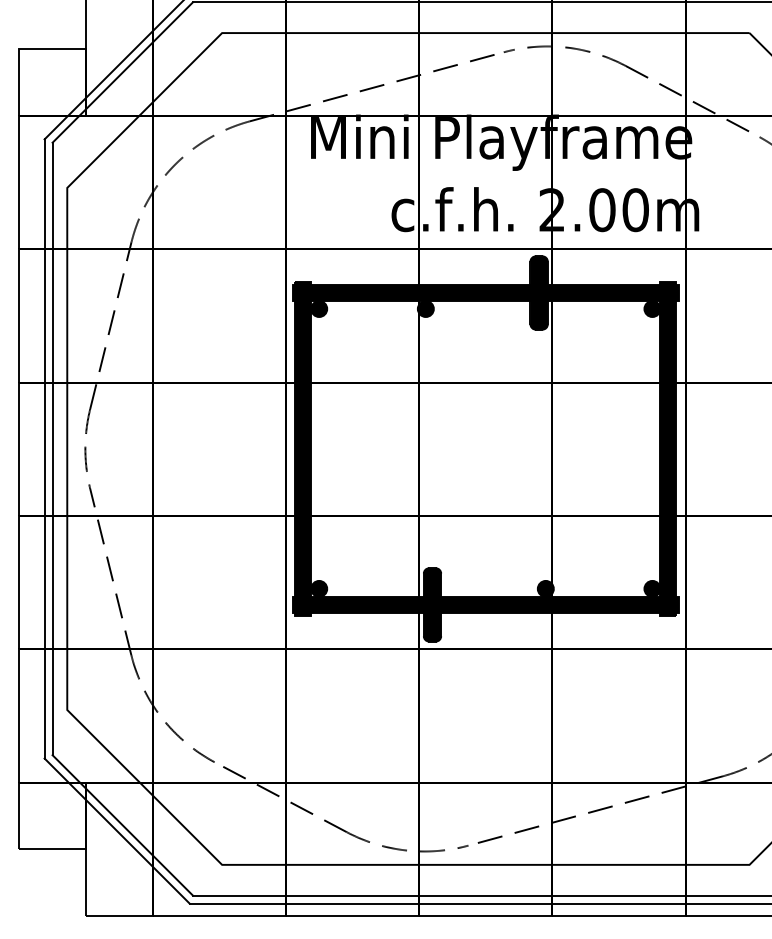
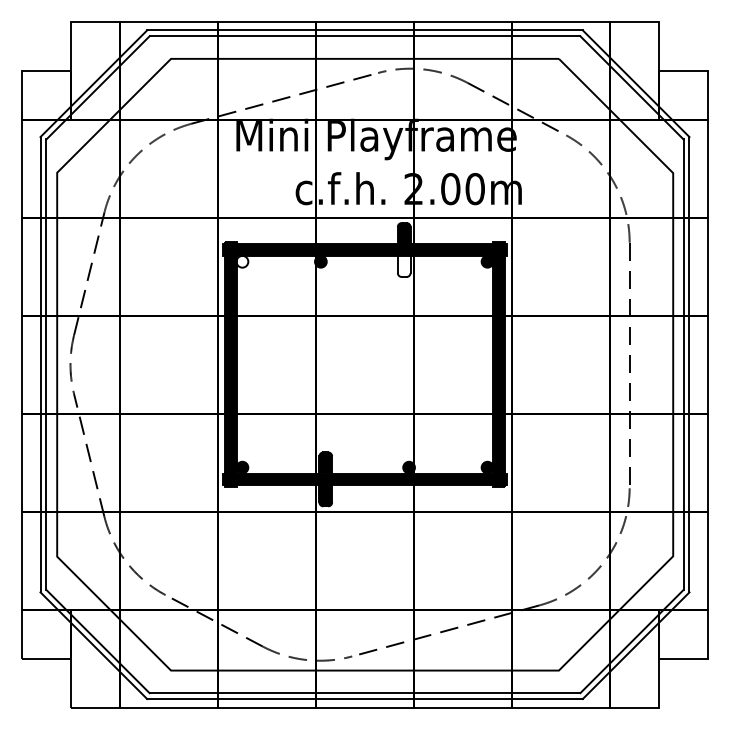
fill: (319, 308) -> (242, 261), removed
fill: (538, 314) -> (403, 265), removed

